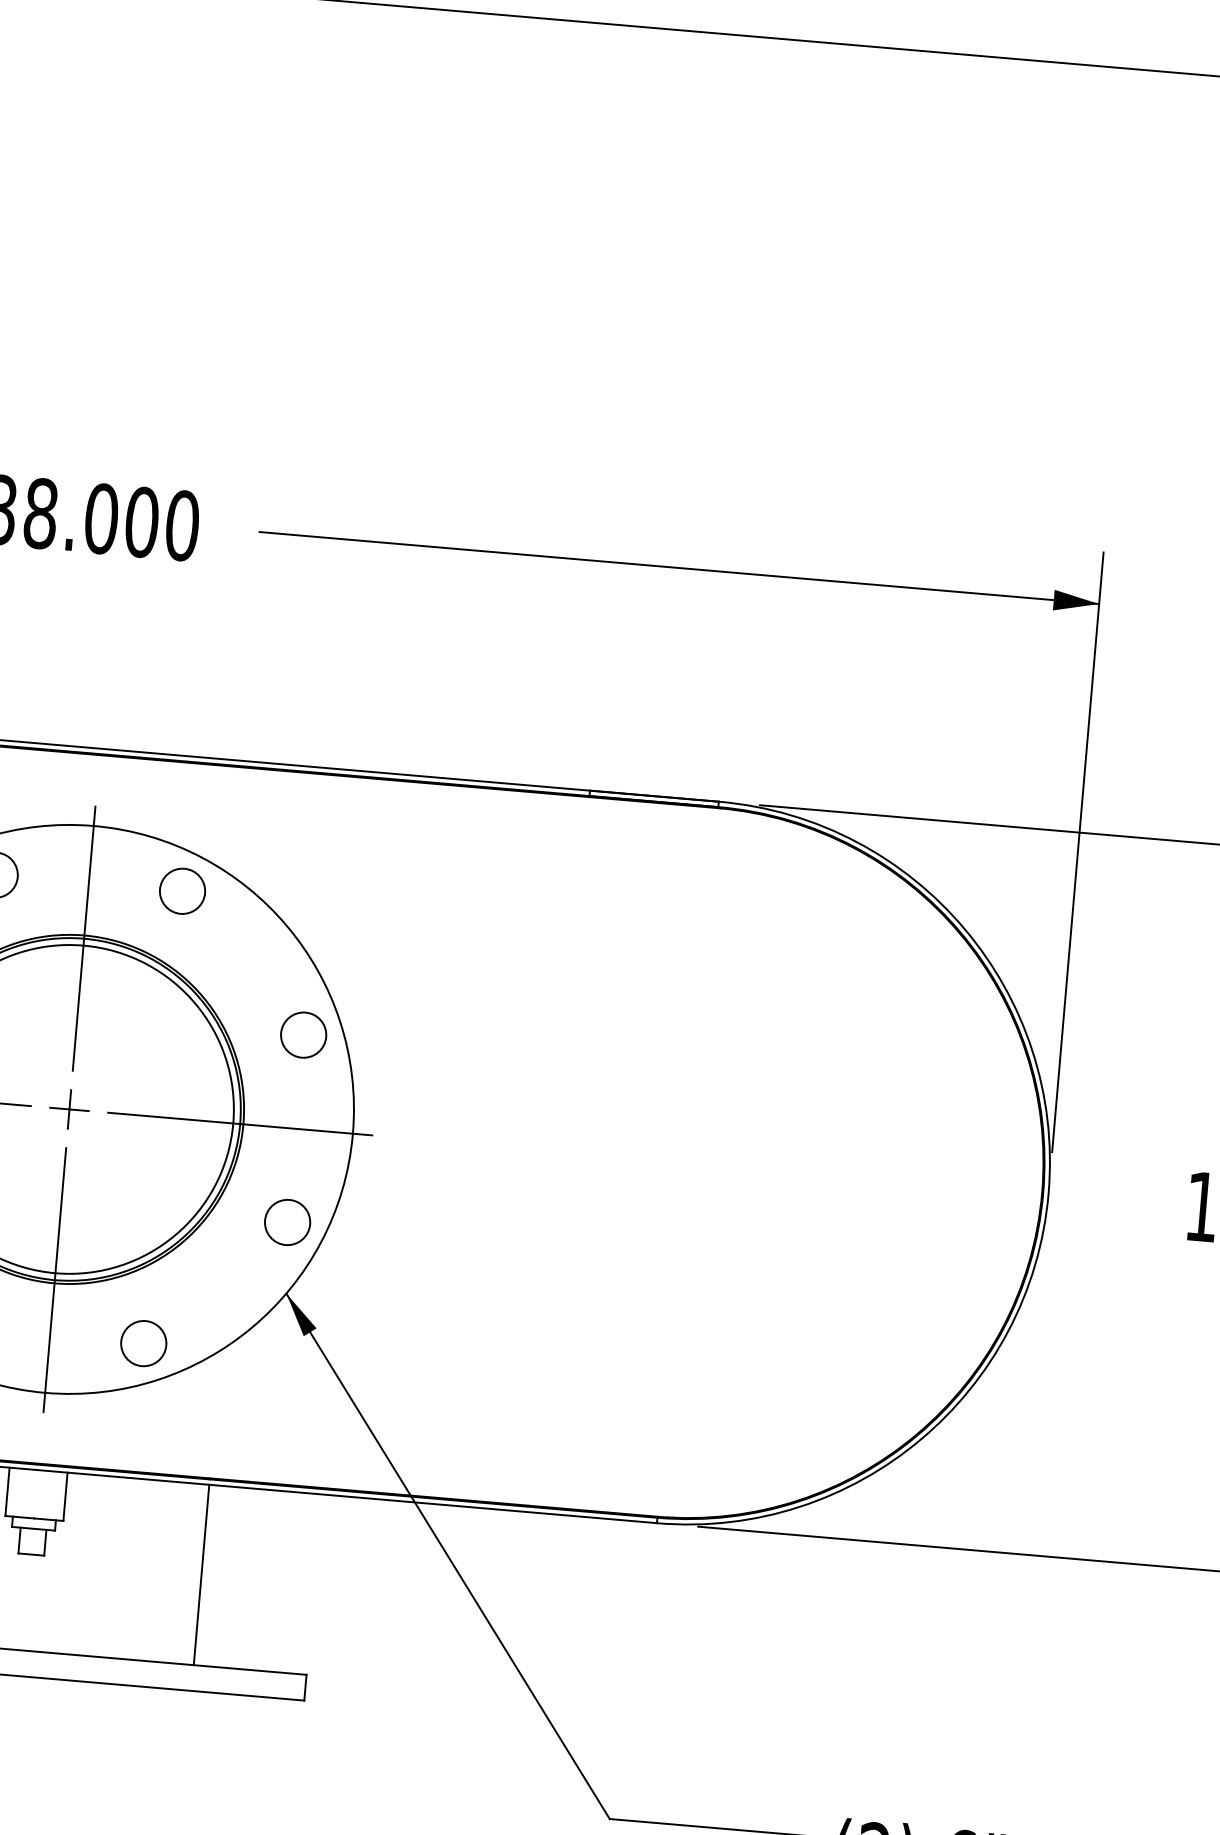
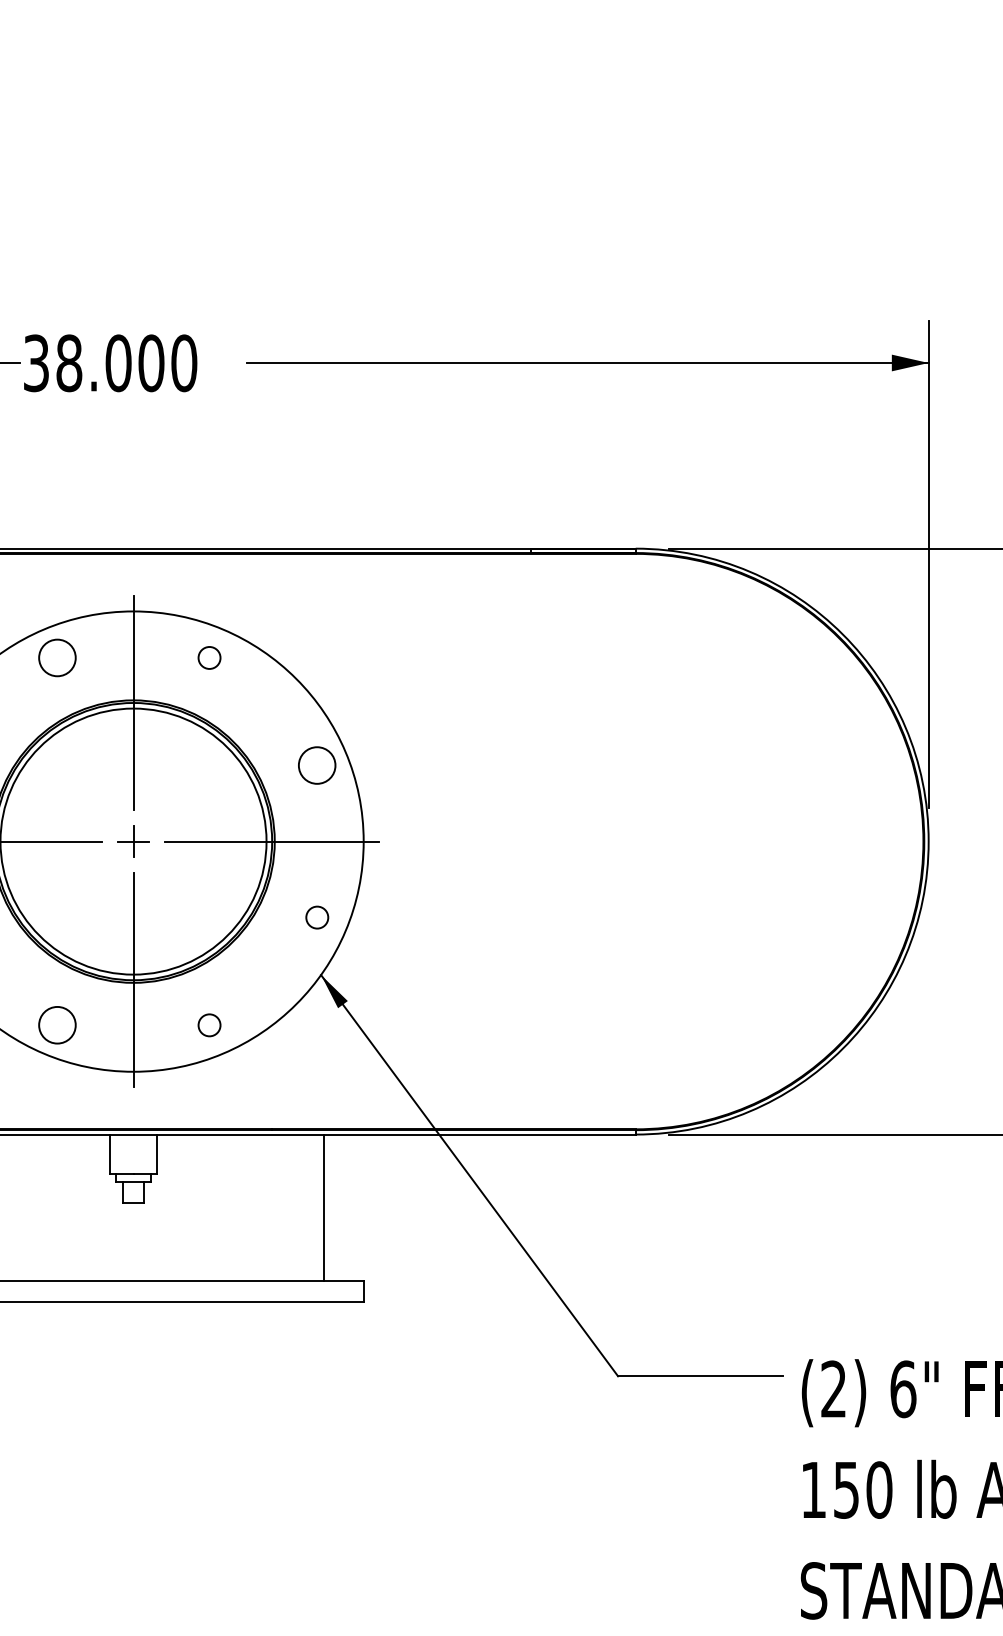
circle: (182, 890) -> (209, 657), size x0.6
circle: (288, 1222) -> (317, 917), size x0.6
circle: (143, 1343) -> (209, 1025), size x0.6
line: (201, 1574) -> (324, 1207), moved

